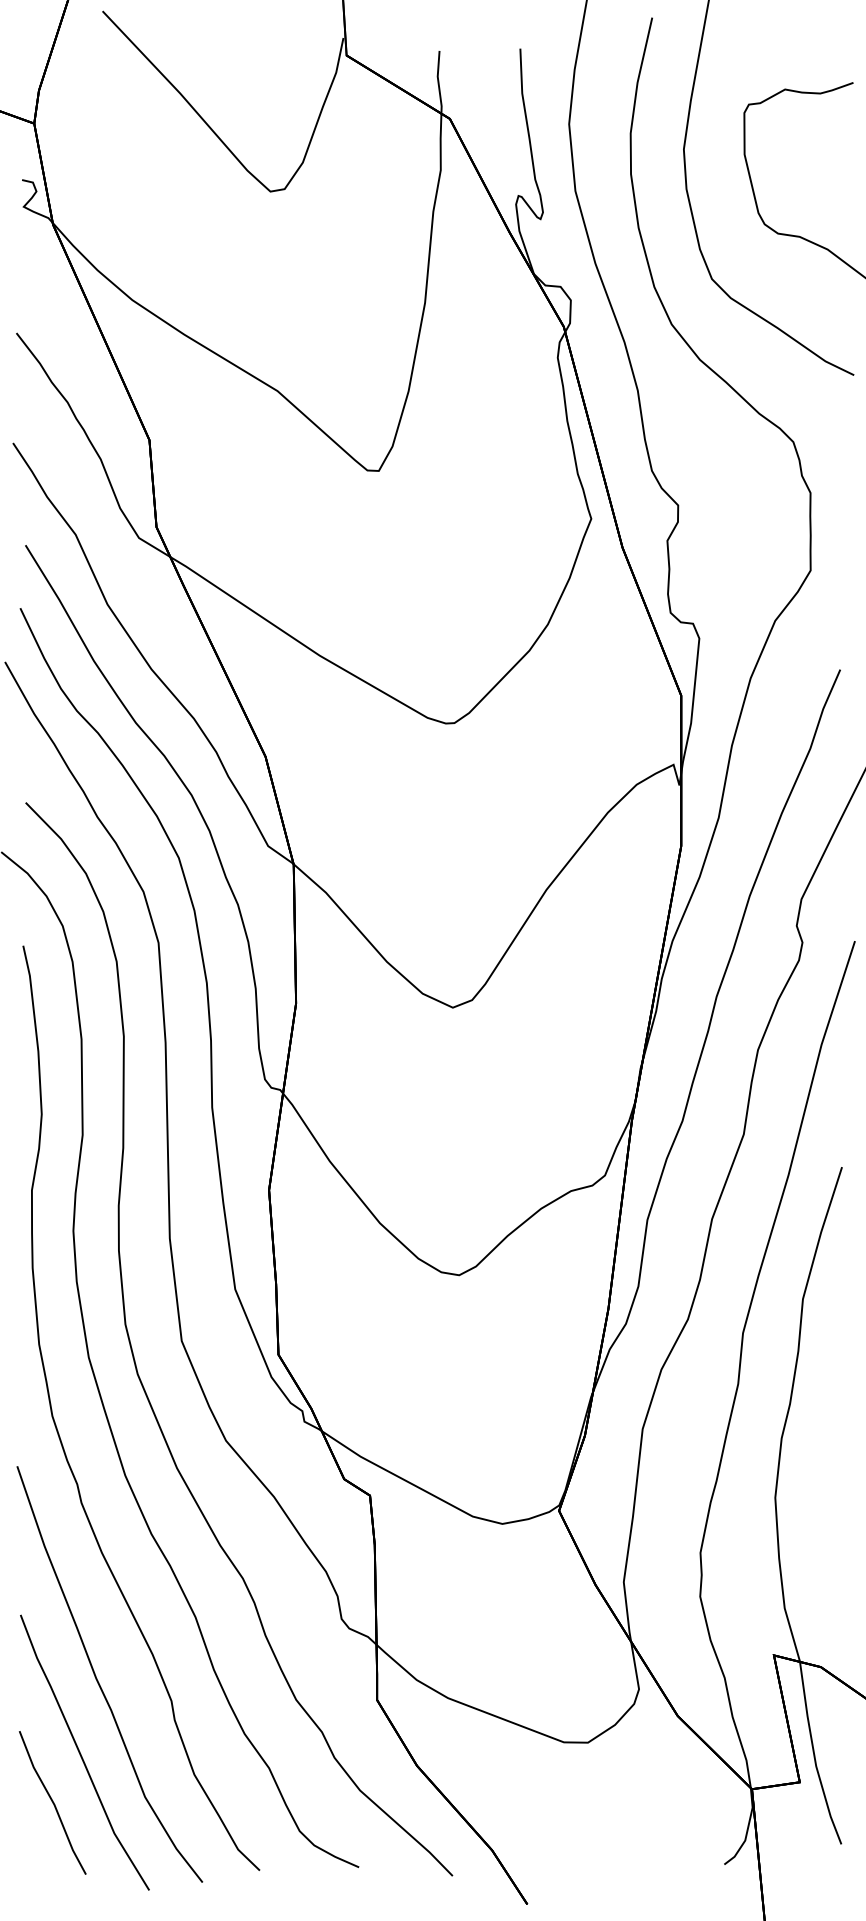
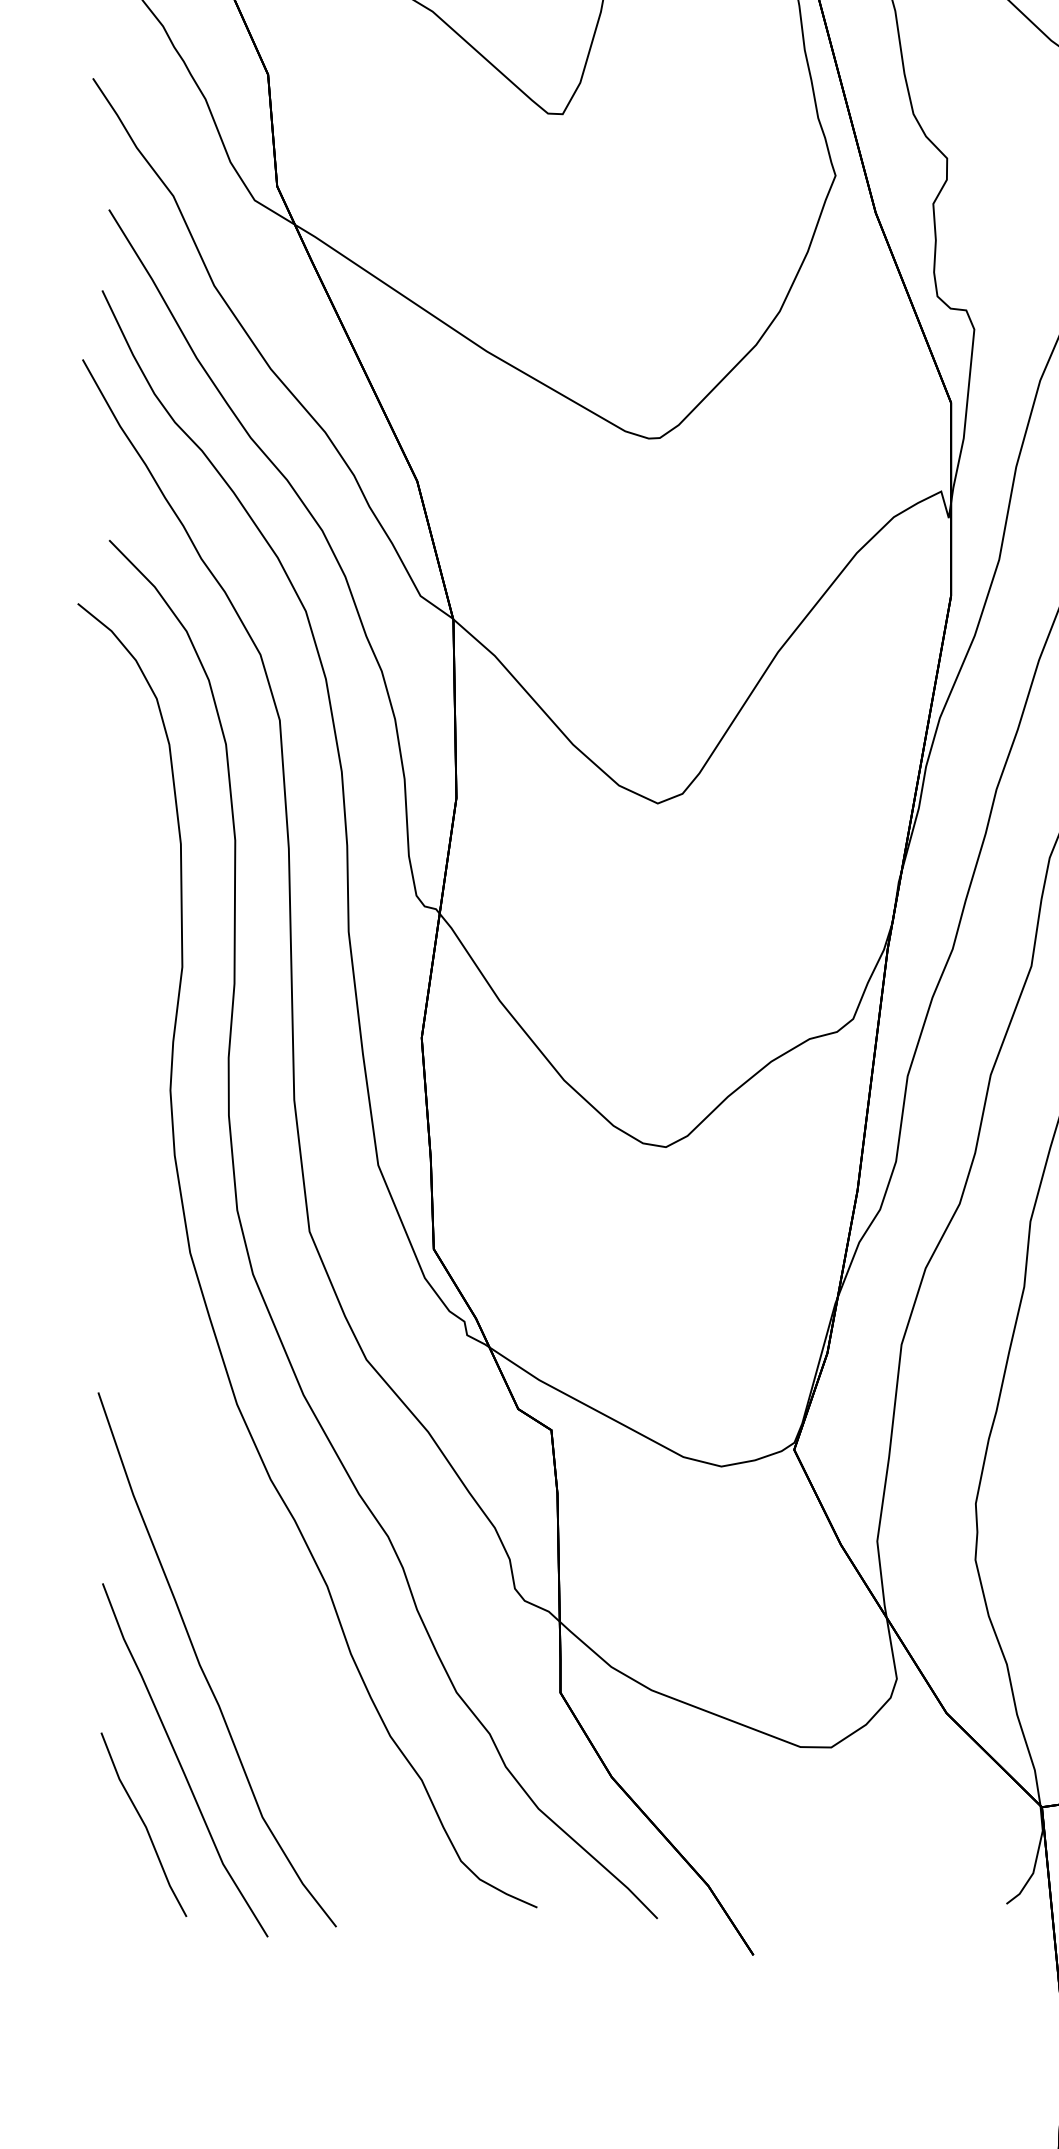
curve: (59, 1433) -> (152, 1350), removed

